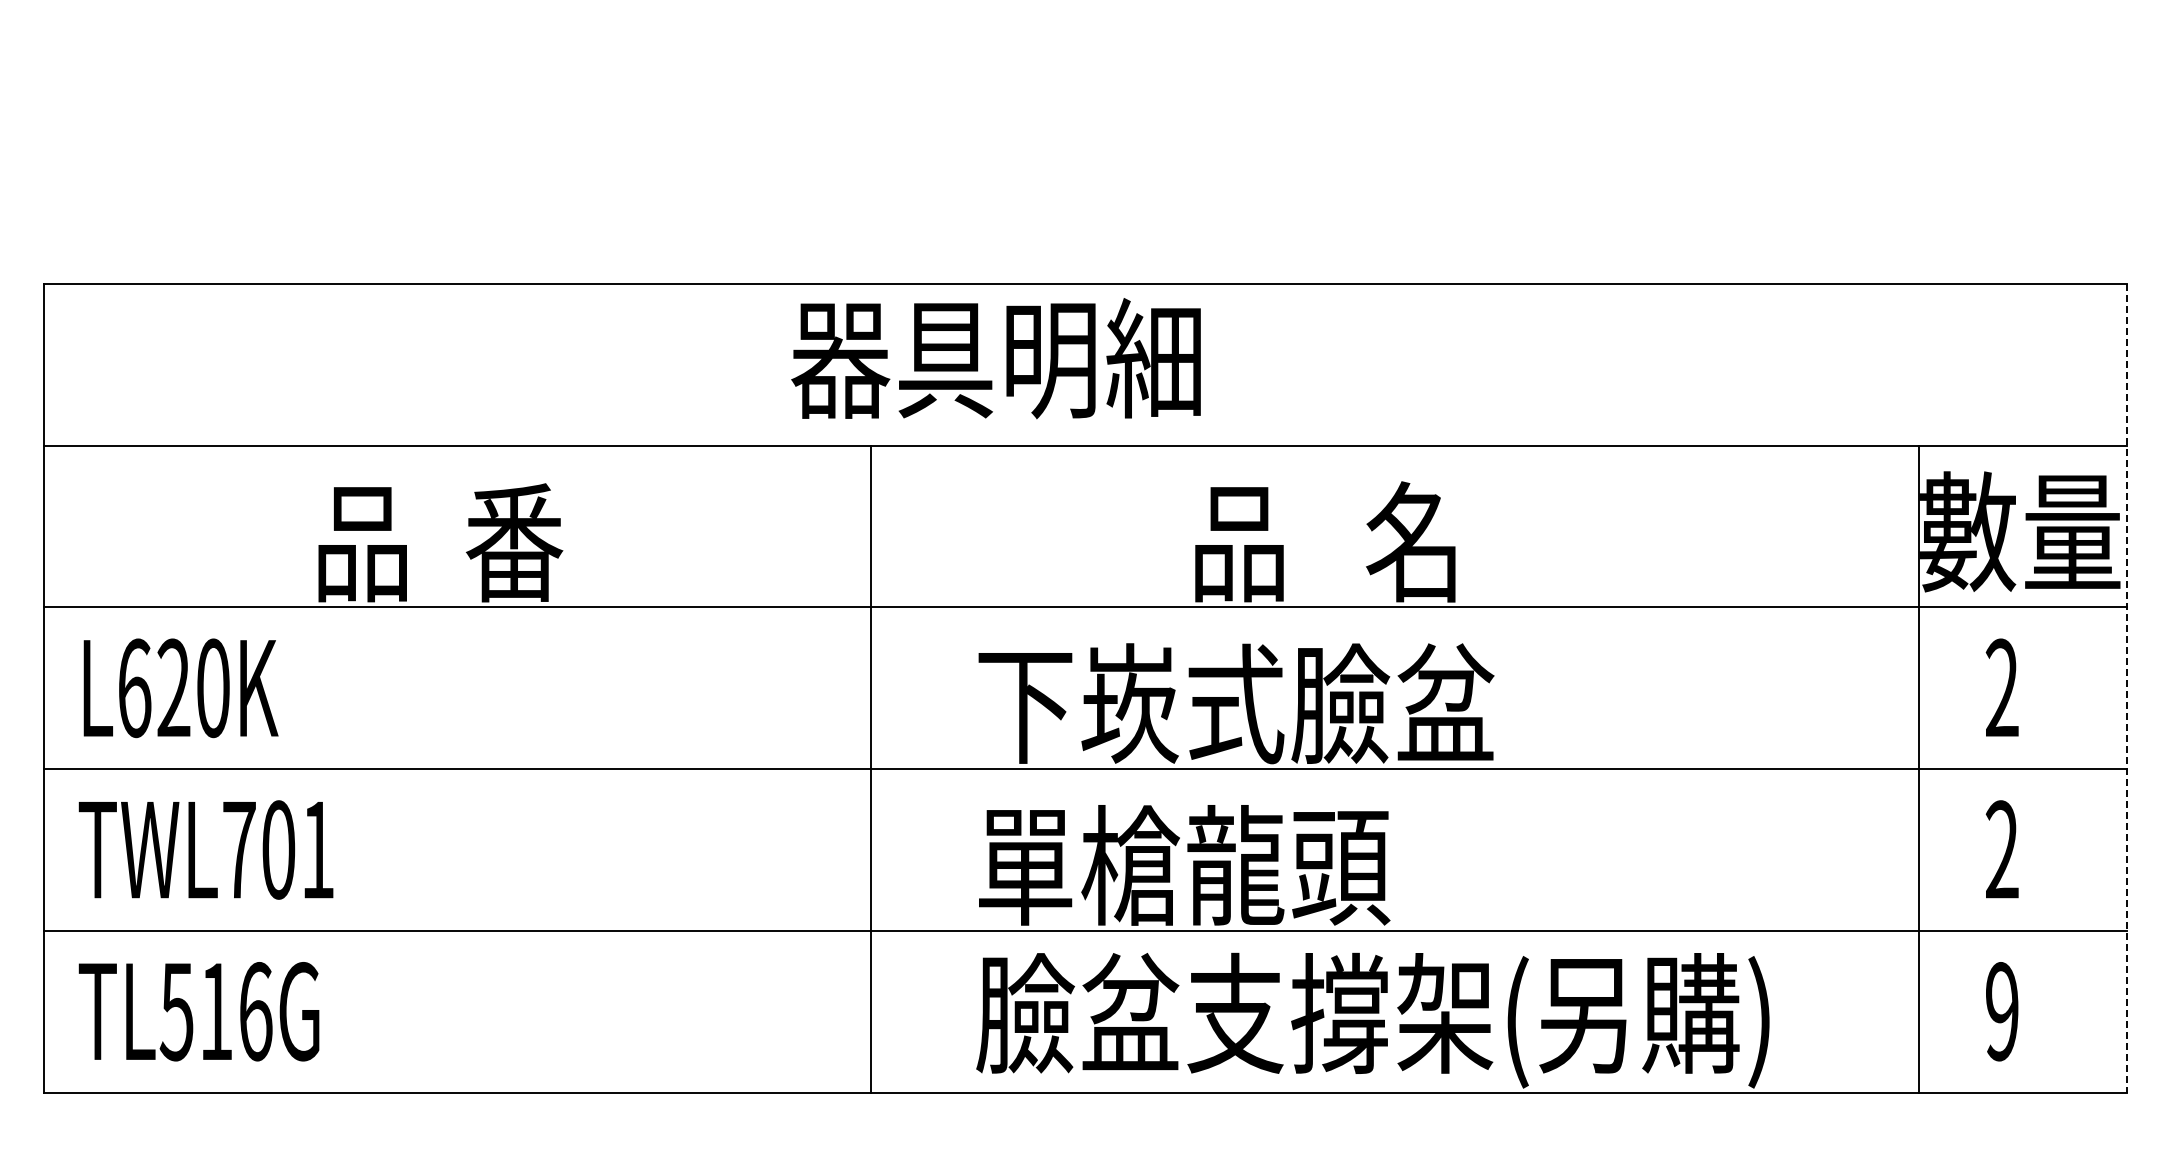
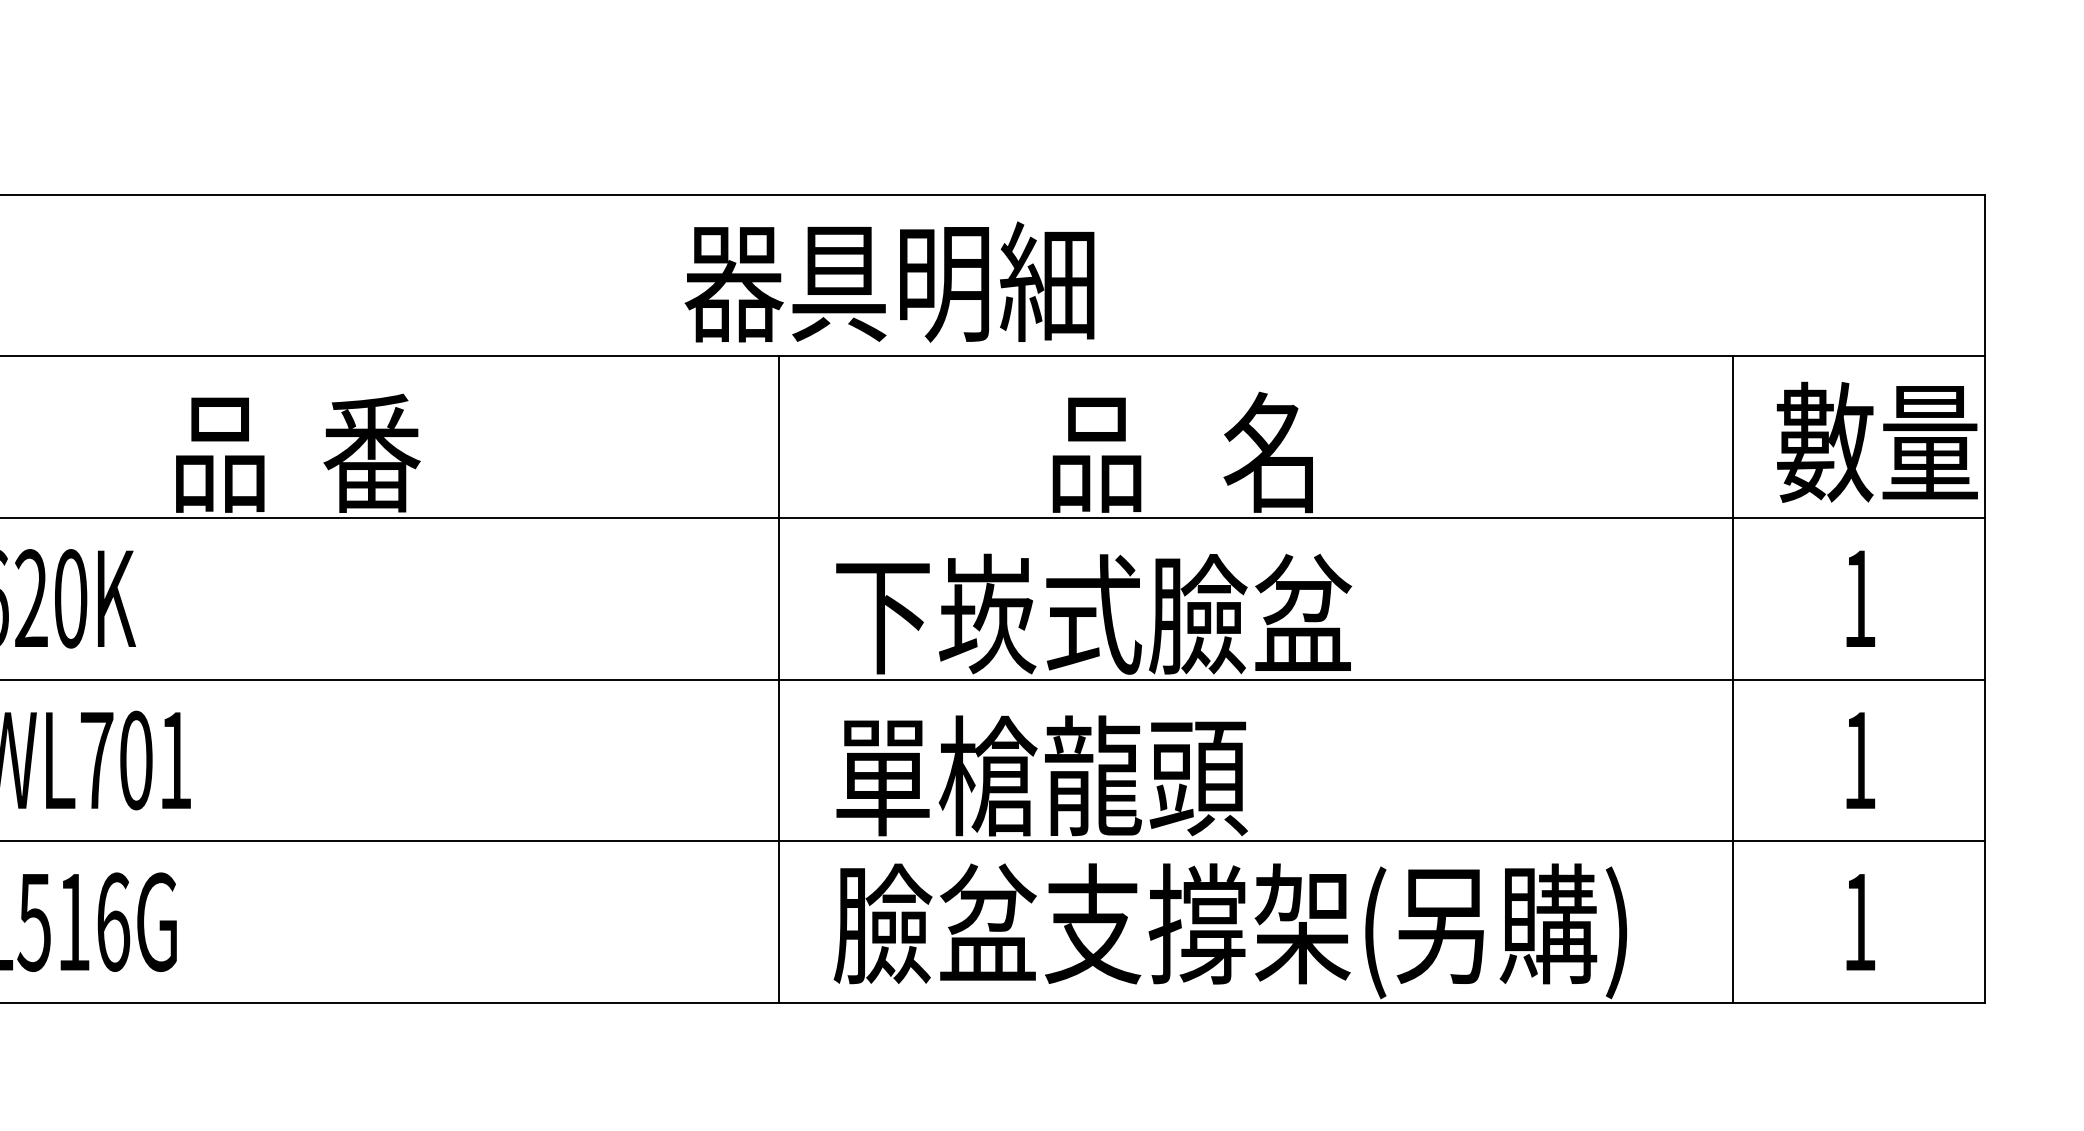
text: (995, 358) -> (889, 282), moved
text: (2001, 687) -> (1859, 598), 2 -> 1
line: (2127, 688) -> (1985, 599), dashed -> solid
line: (871, 768) -> (779, 679), moved
line: (1918, 768) -> (1733, 679), moved
text: (2001, 849) -> (1859, 760), 2 -> 1
text: (2002, 1011) -> (1860, 922), 9 -> 1

